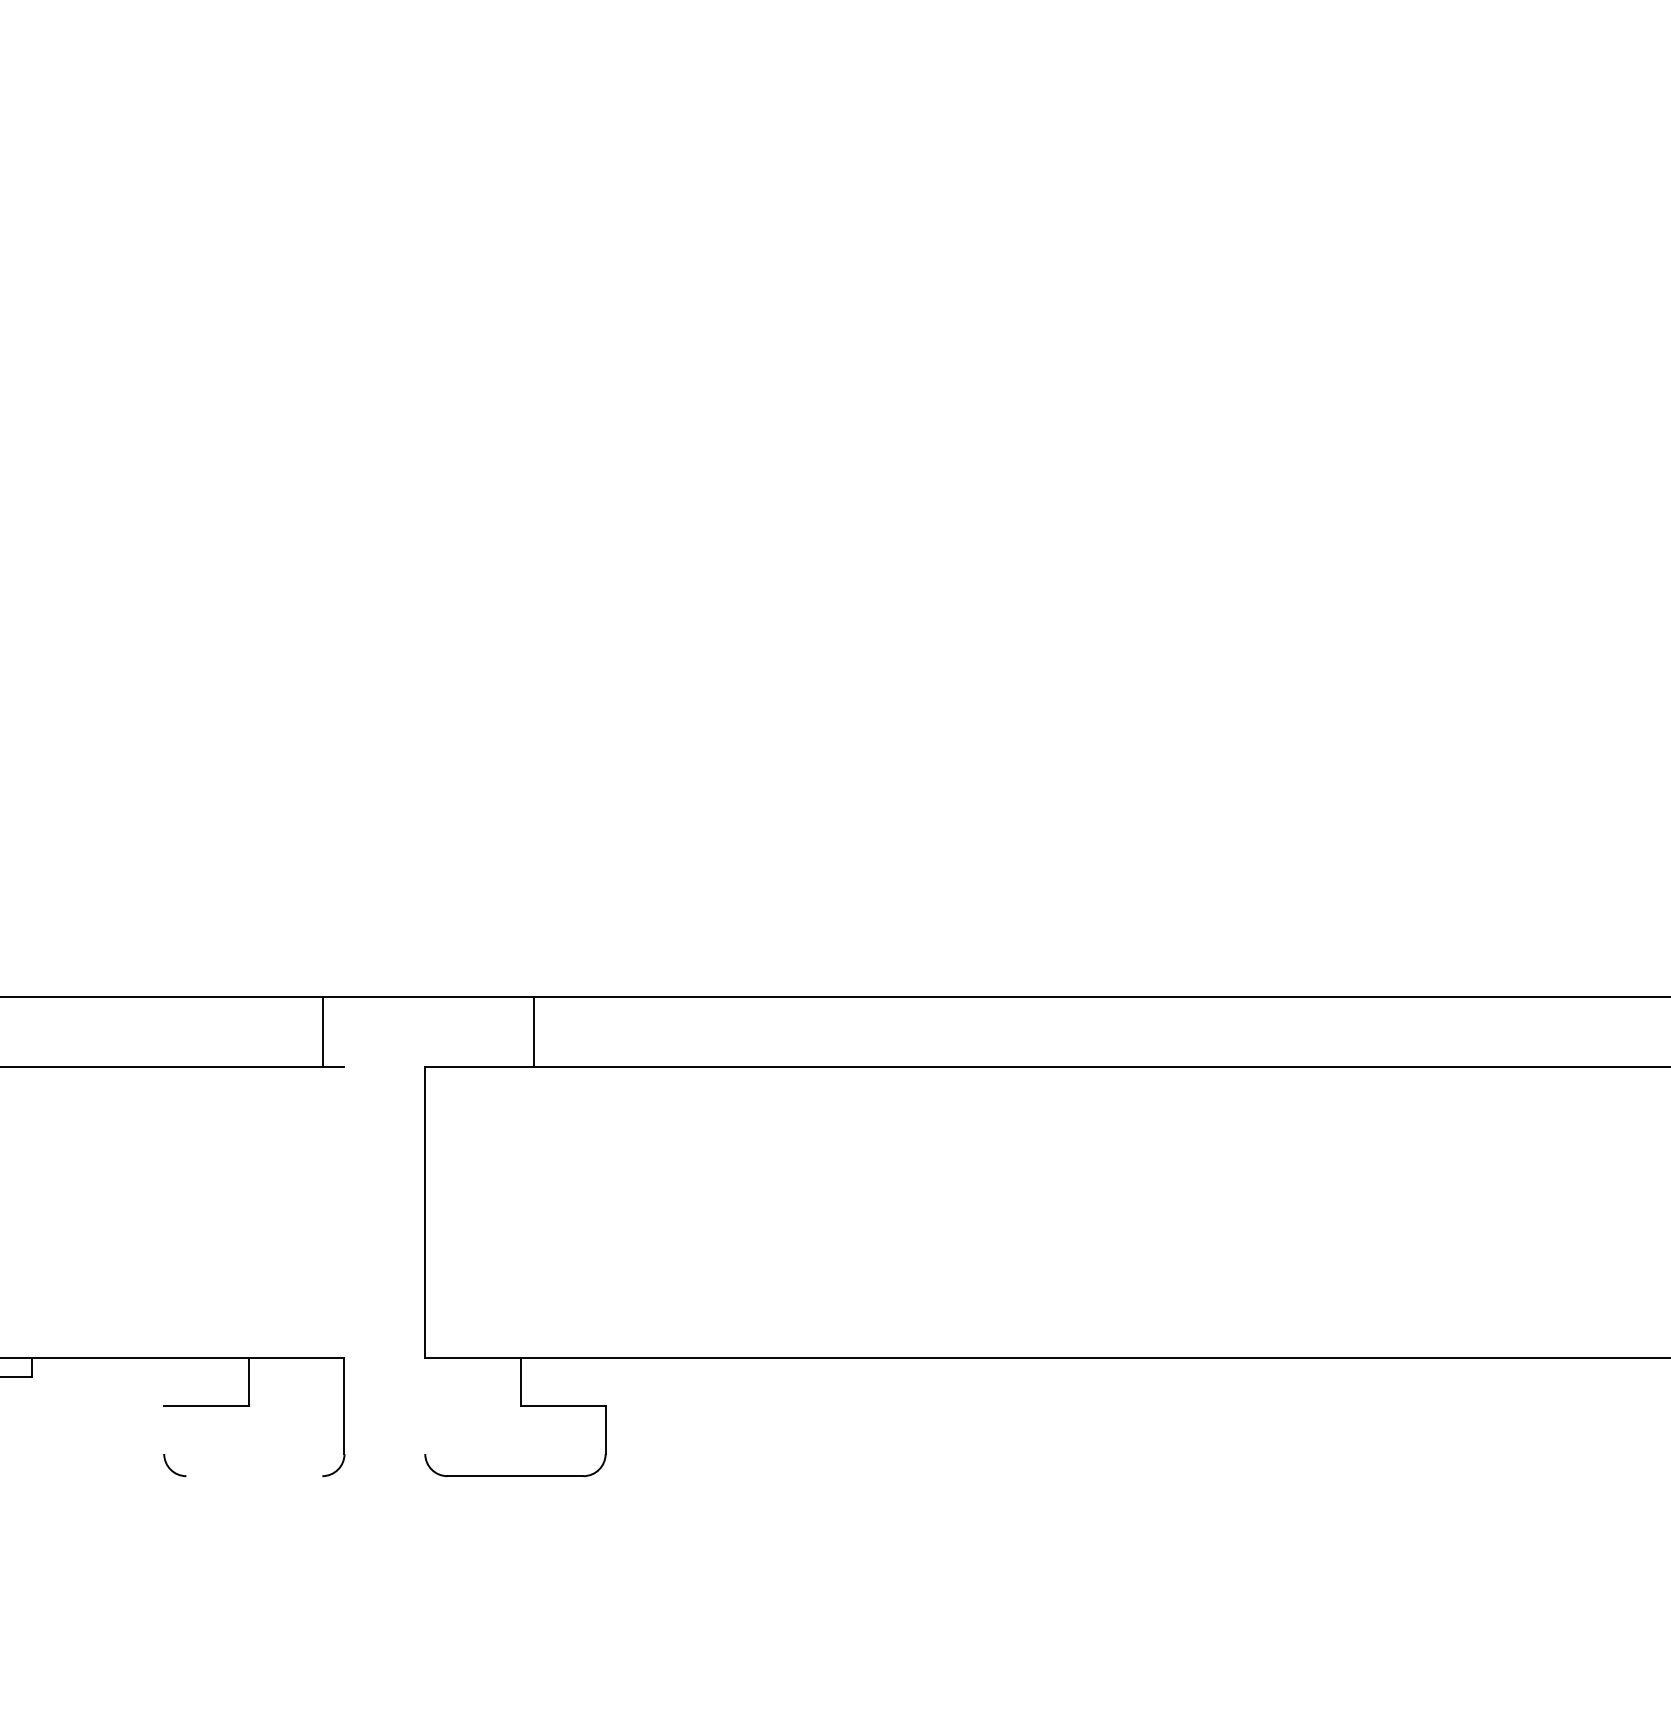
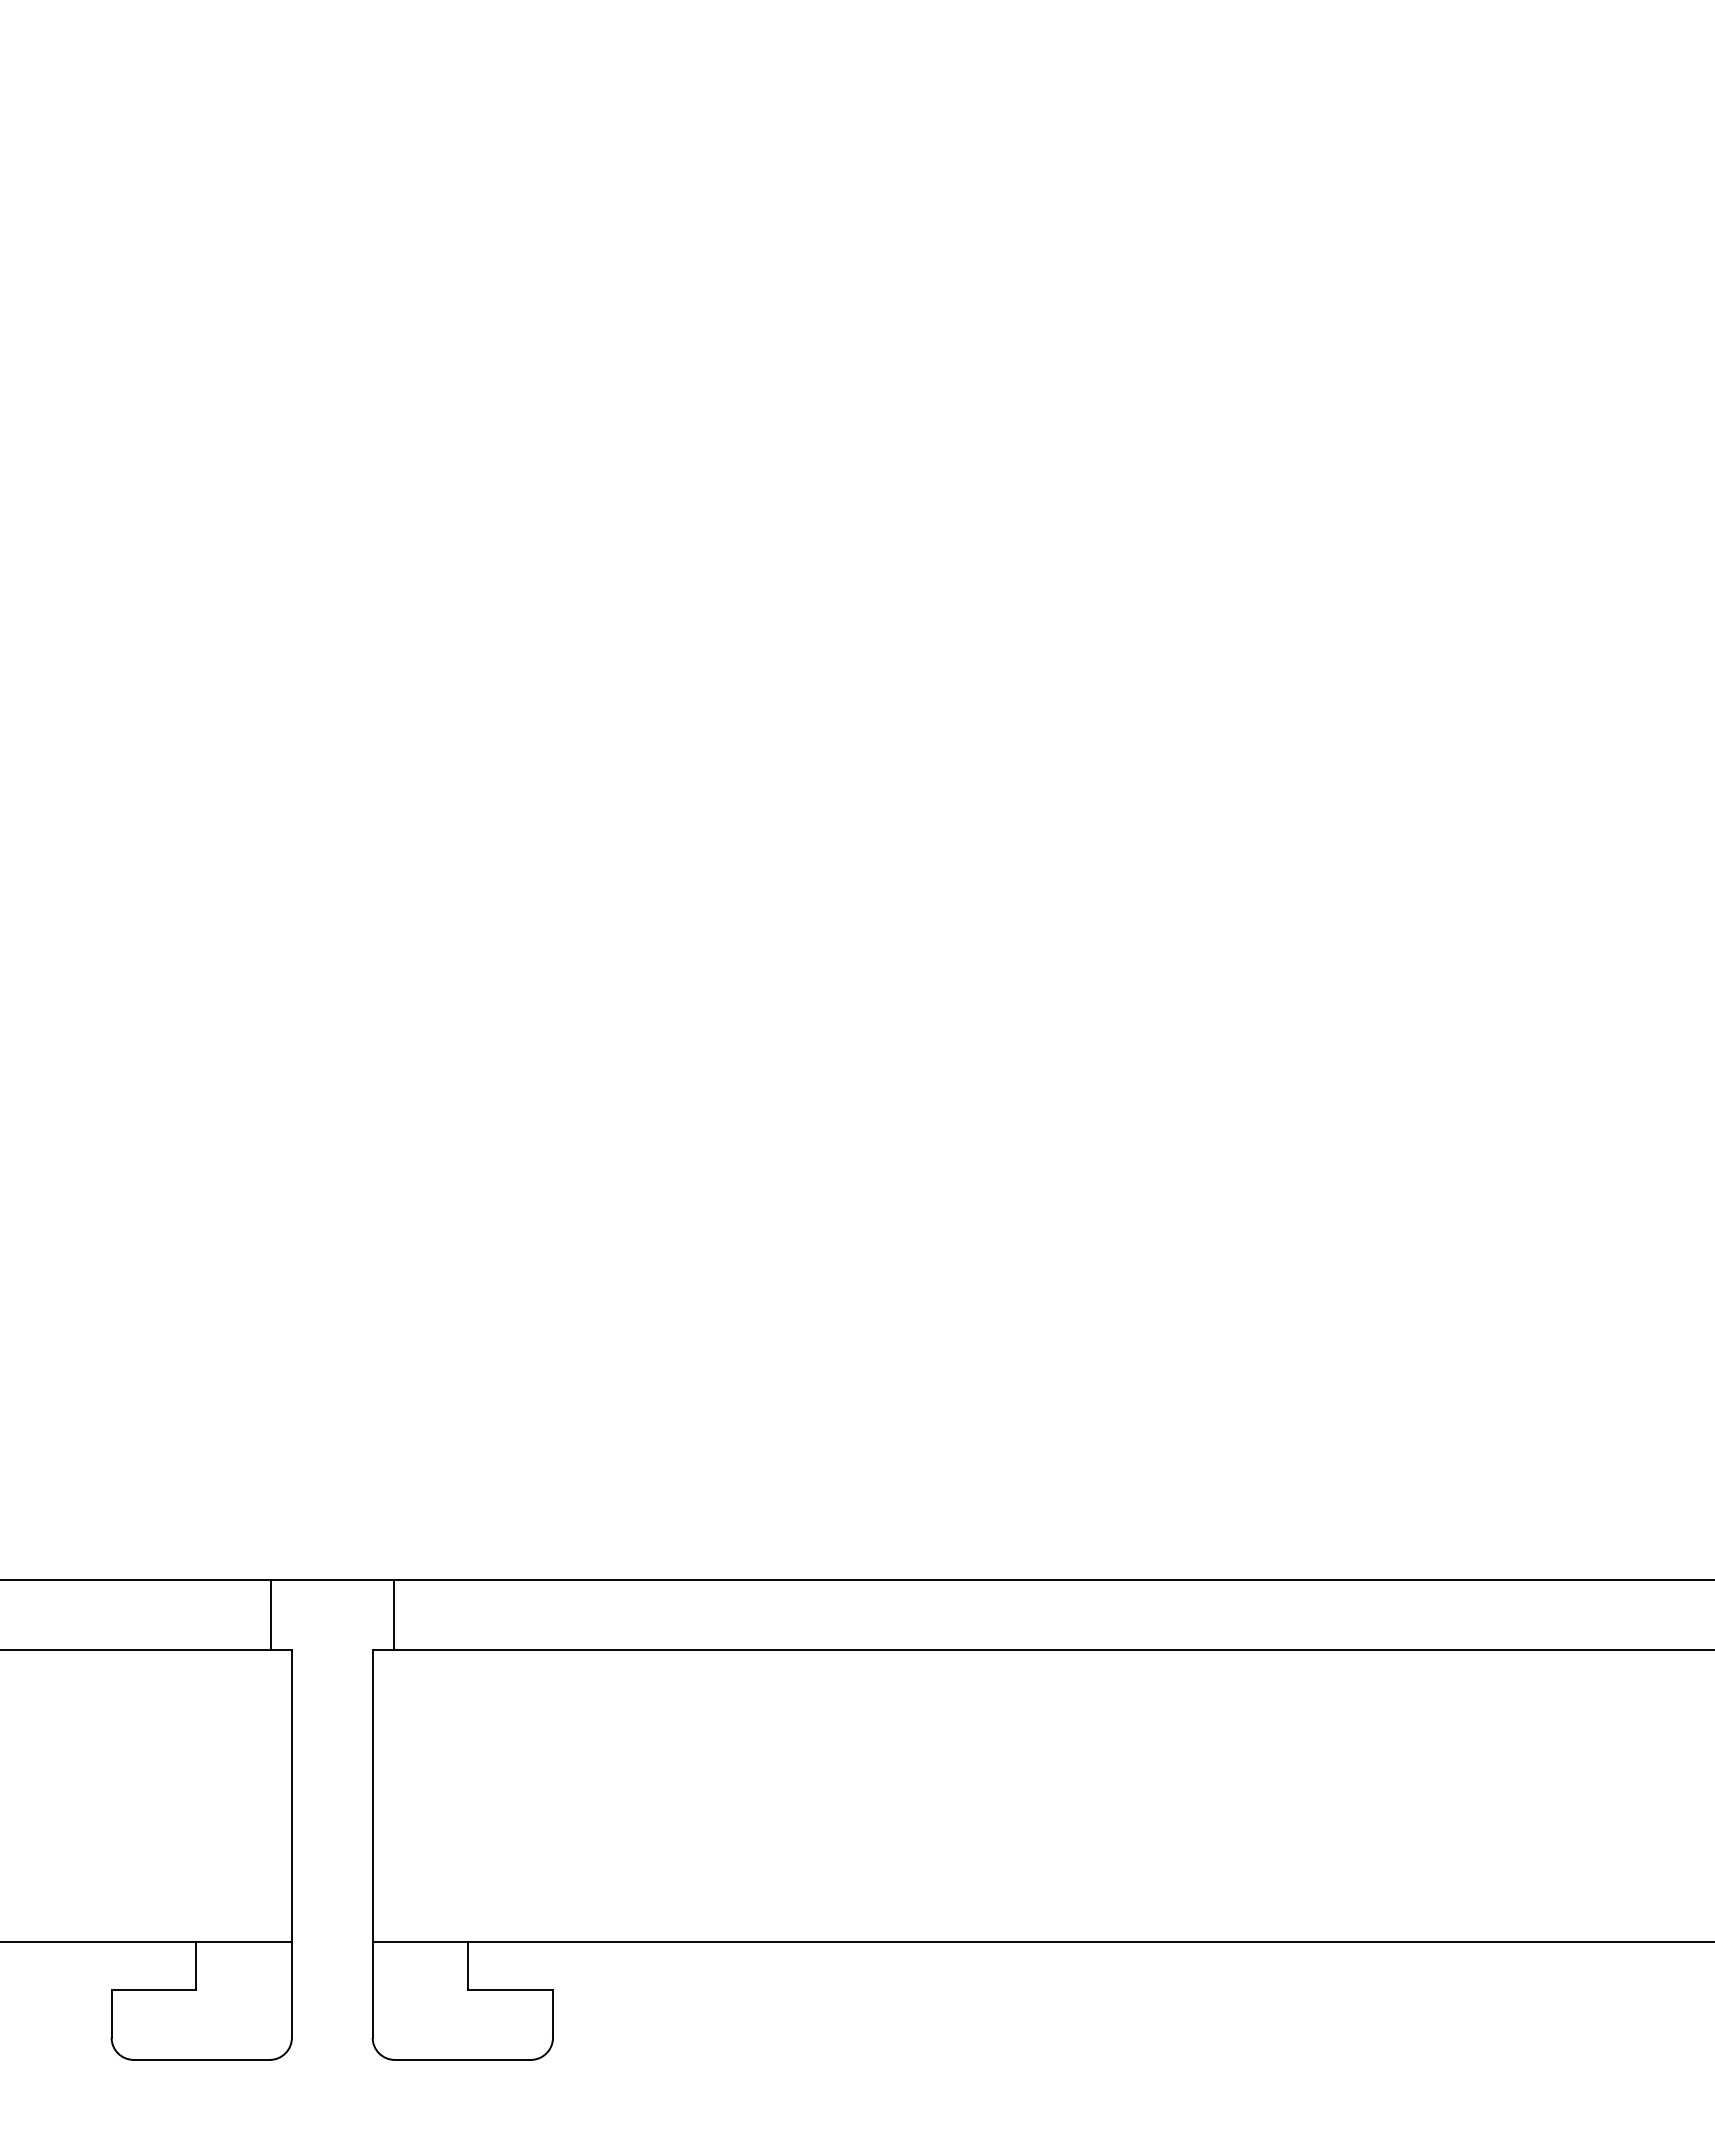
line: (534, 1031) -> (394, 1615), moved
line: (344, 1211) -> (291, 1795), added
line: (425, 1405) -> (372, 1989), added
line: (164, 1429) -> (111, 2013), added
line: (254, 1475) -> (201, 2059), added

